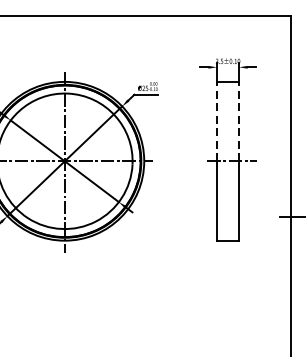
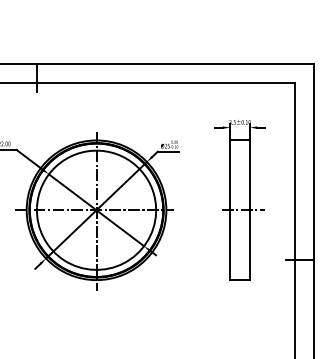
line: (217, 121) -> (230, 175), dashed -> solid
line: (238, 121) -> (249, 175), dashed -> solid

